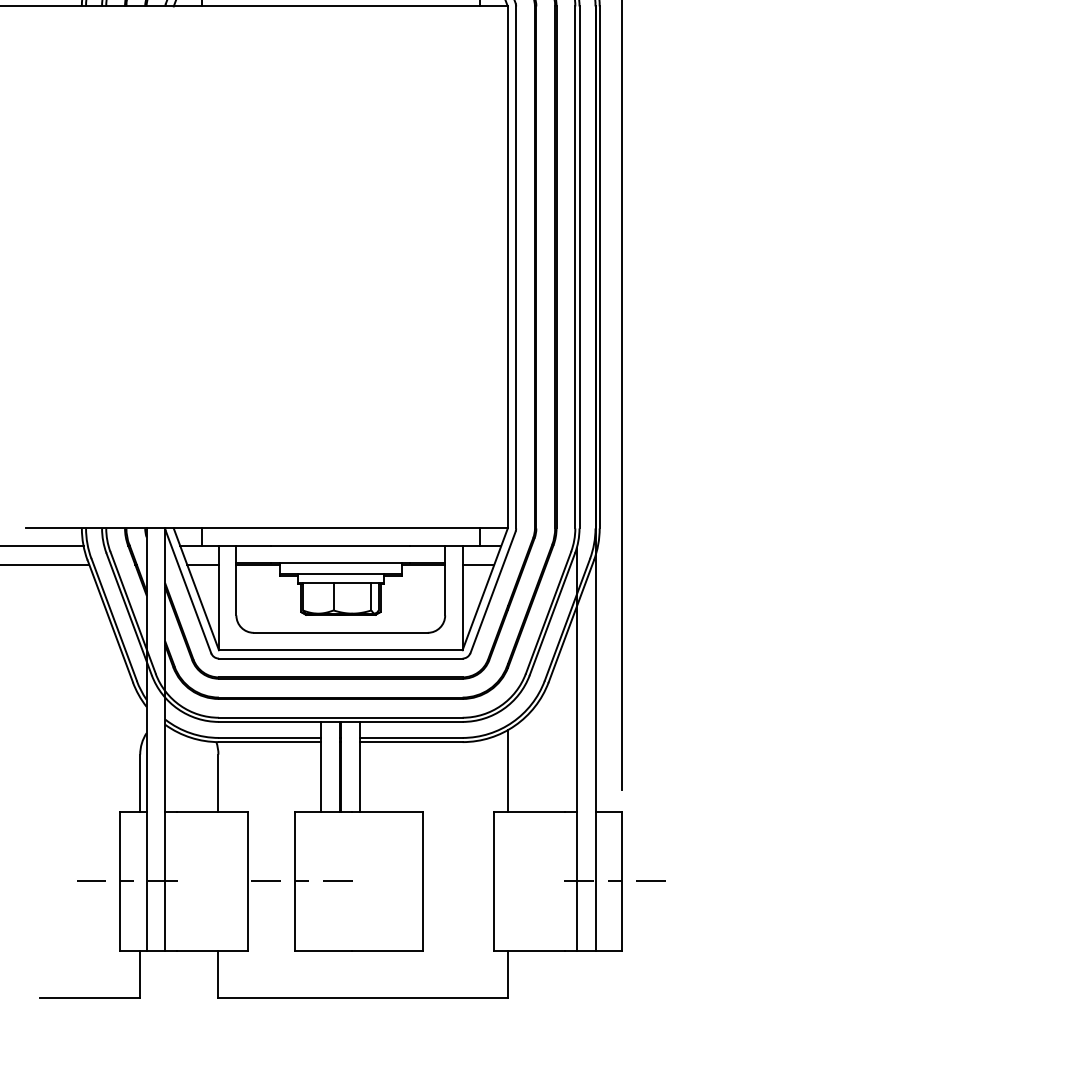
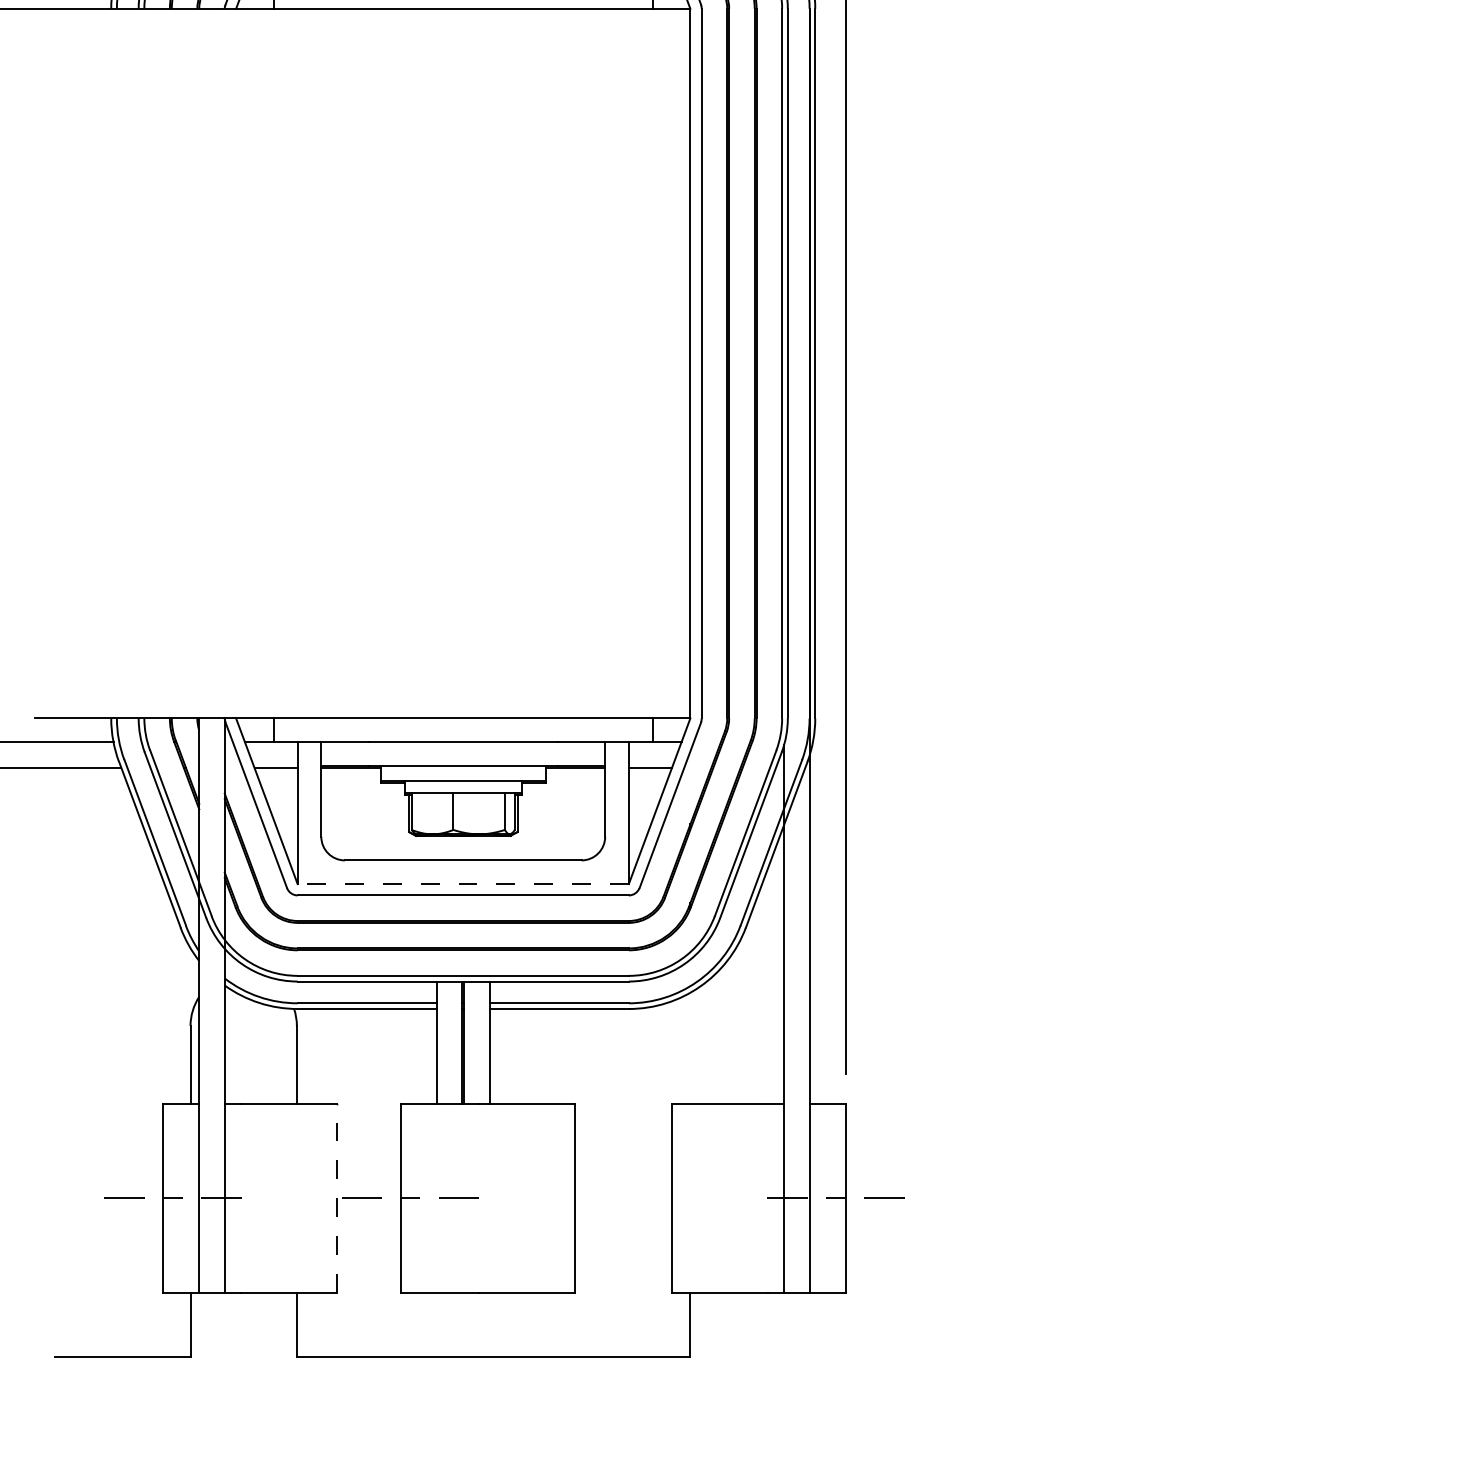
line: (340, 650) -> (463, 884), solid -> dashed
line: (507, 770) -> (690, 1047), removed
line: (248, 881) -> (337, 1198), solid -> dashed

